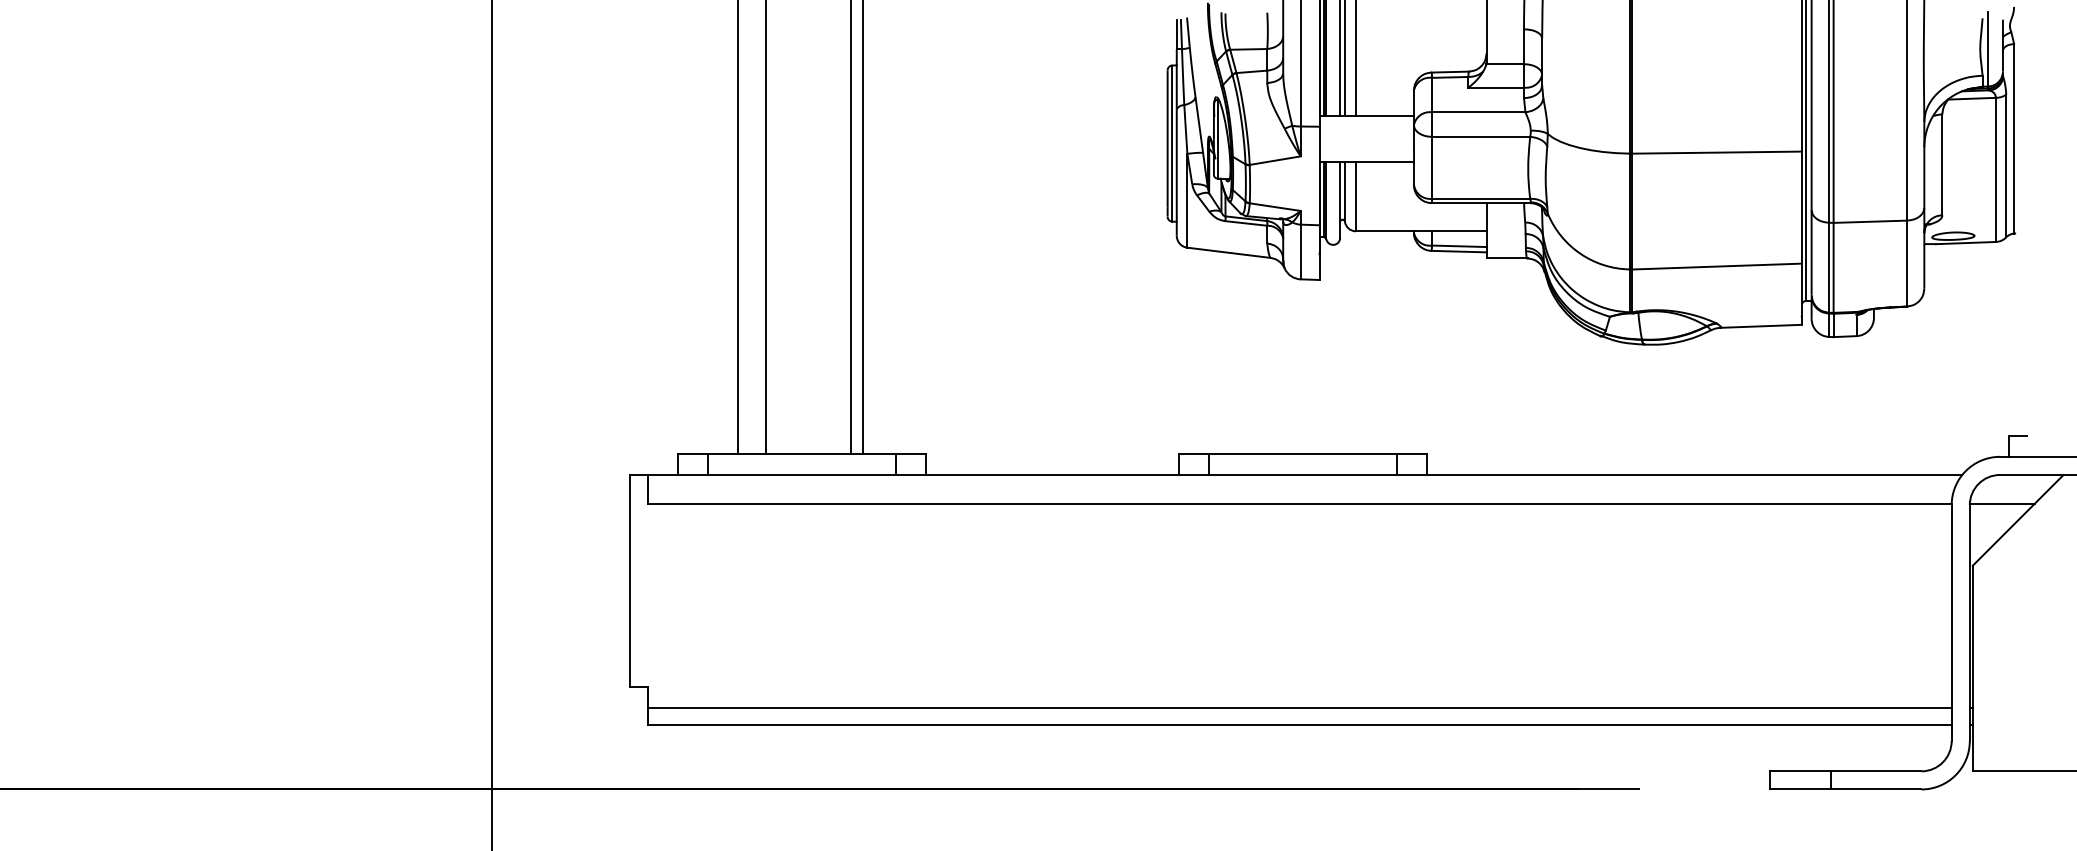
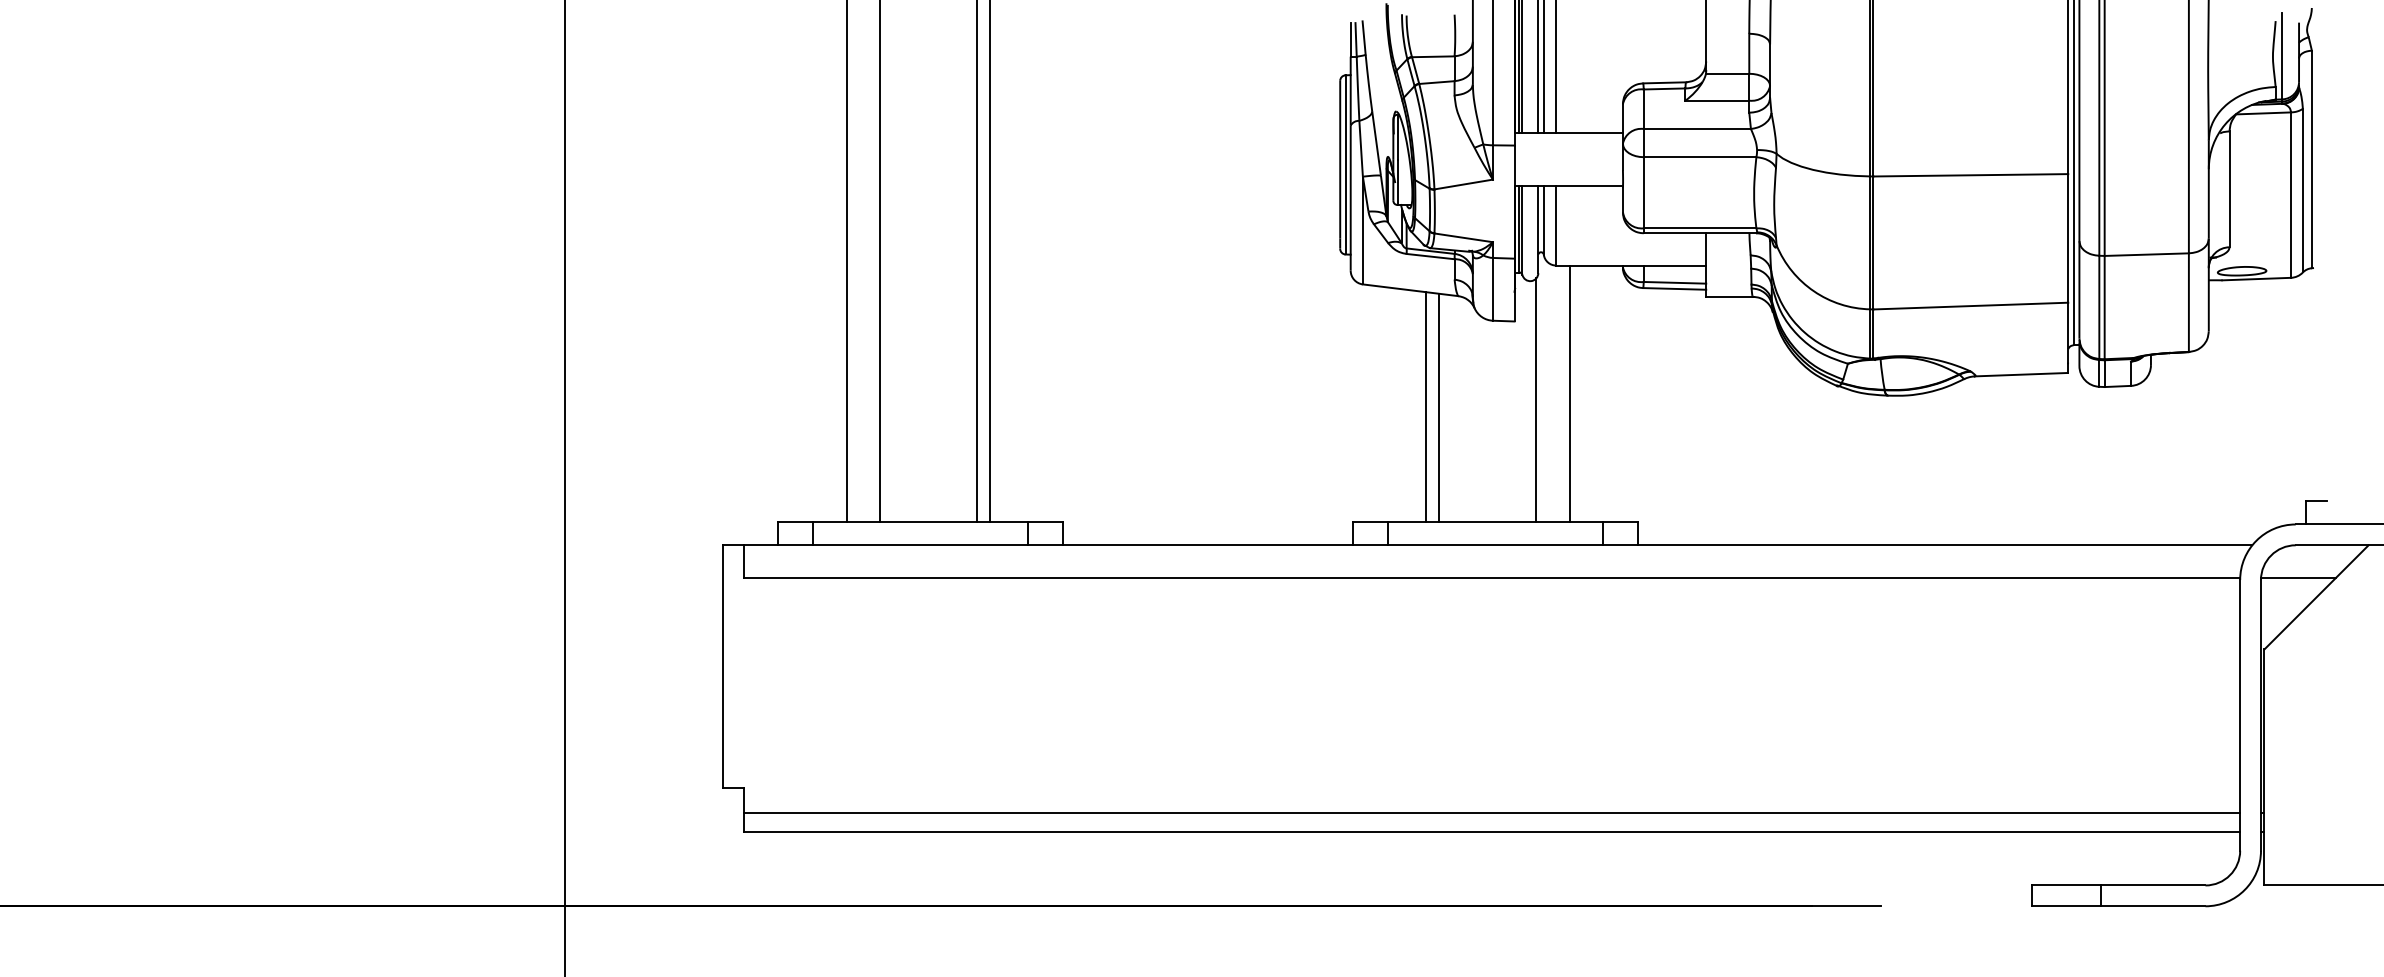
line: (1367, 342) -> (1569, 393), added
line: (1338, 347) -> (1536, 399), added
line: (1242, 354) -> (1426, 406), added
line: (1254, 354) -> (1439, 407), added

